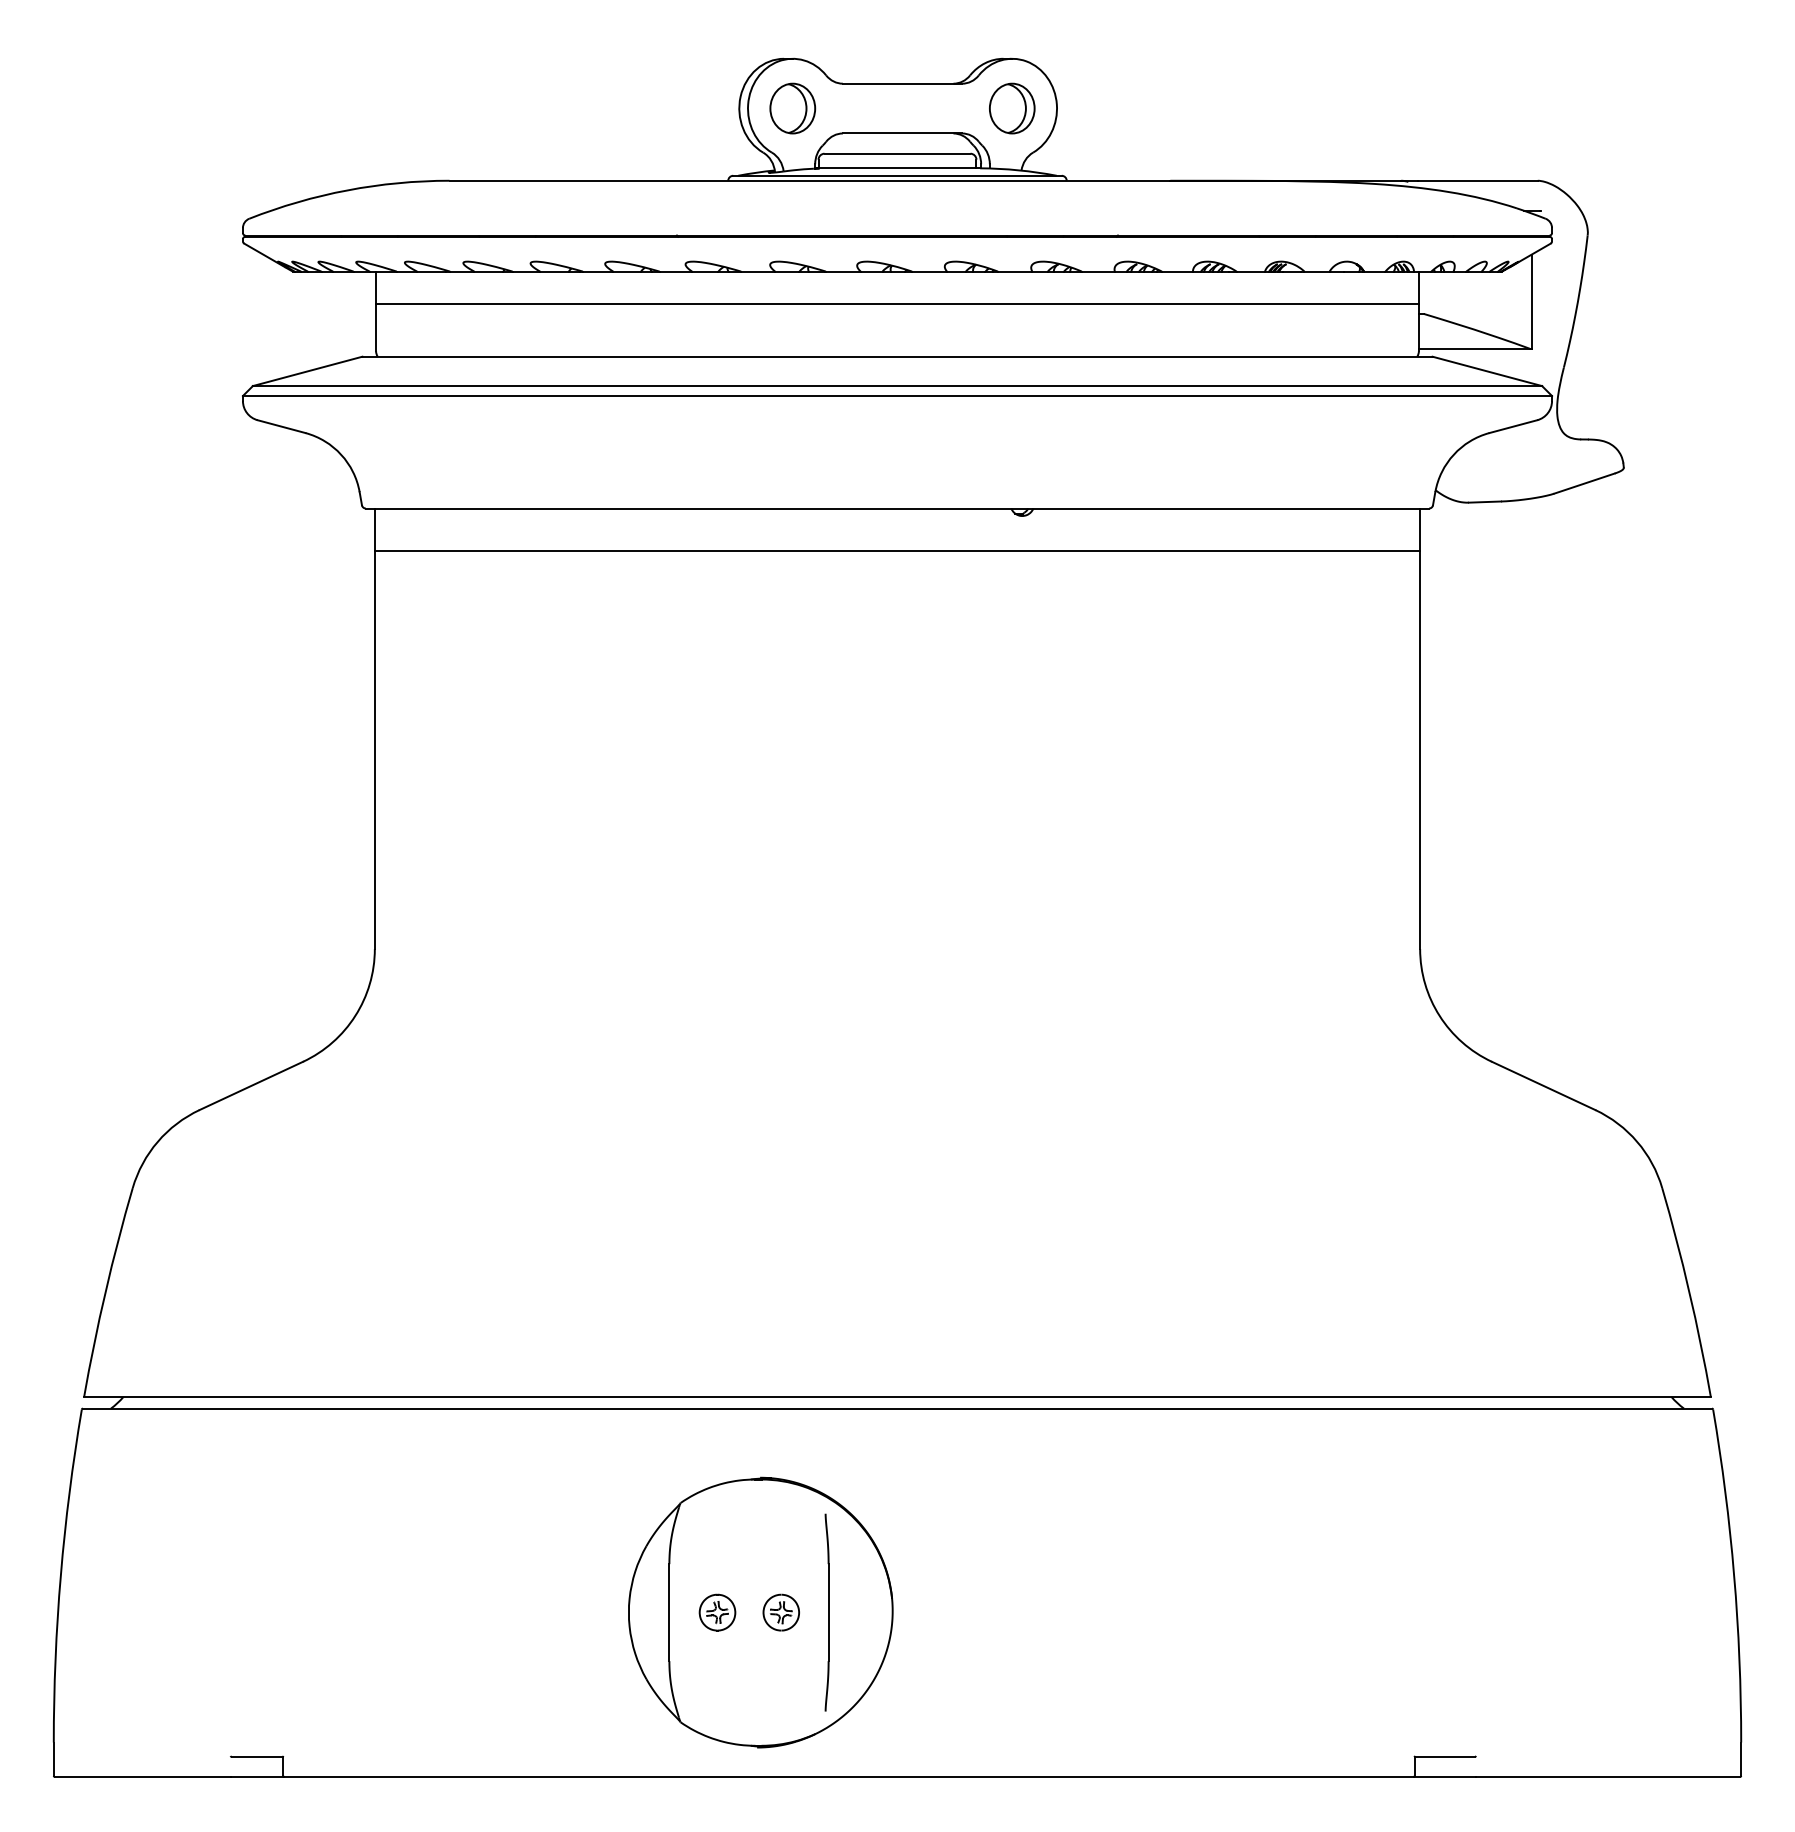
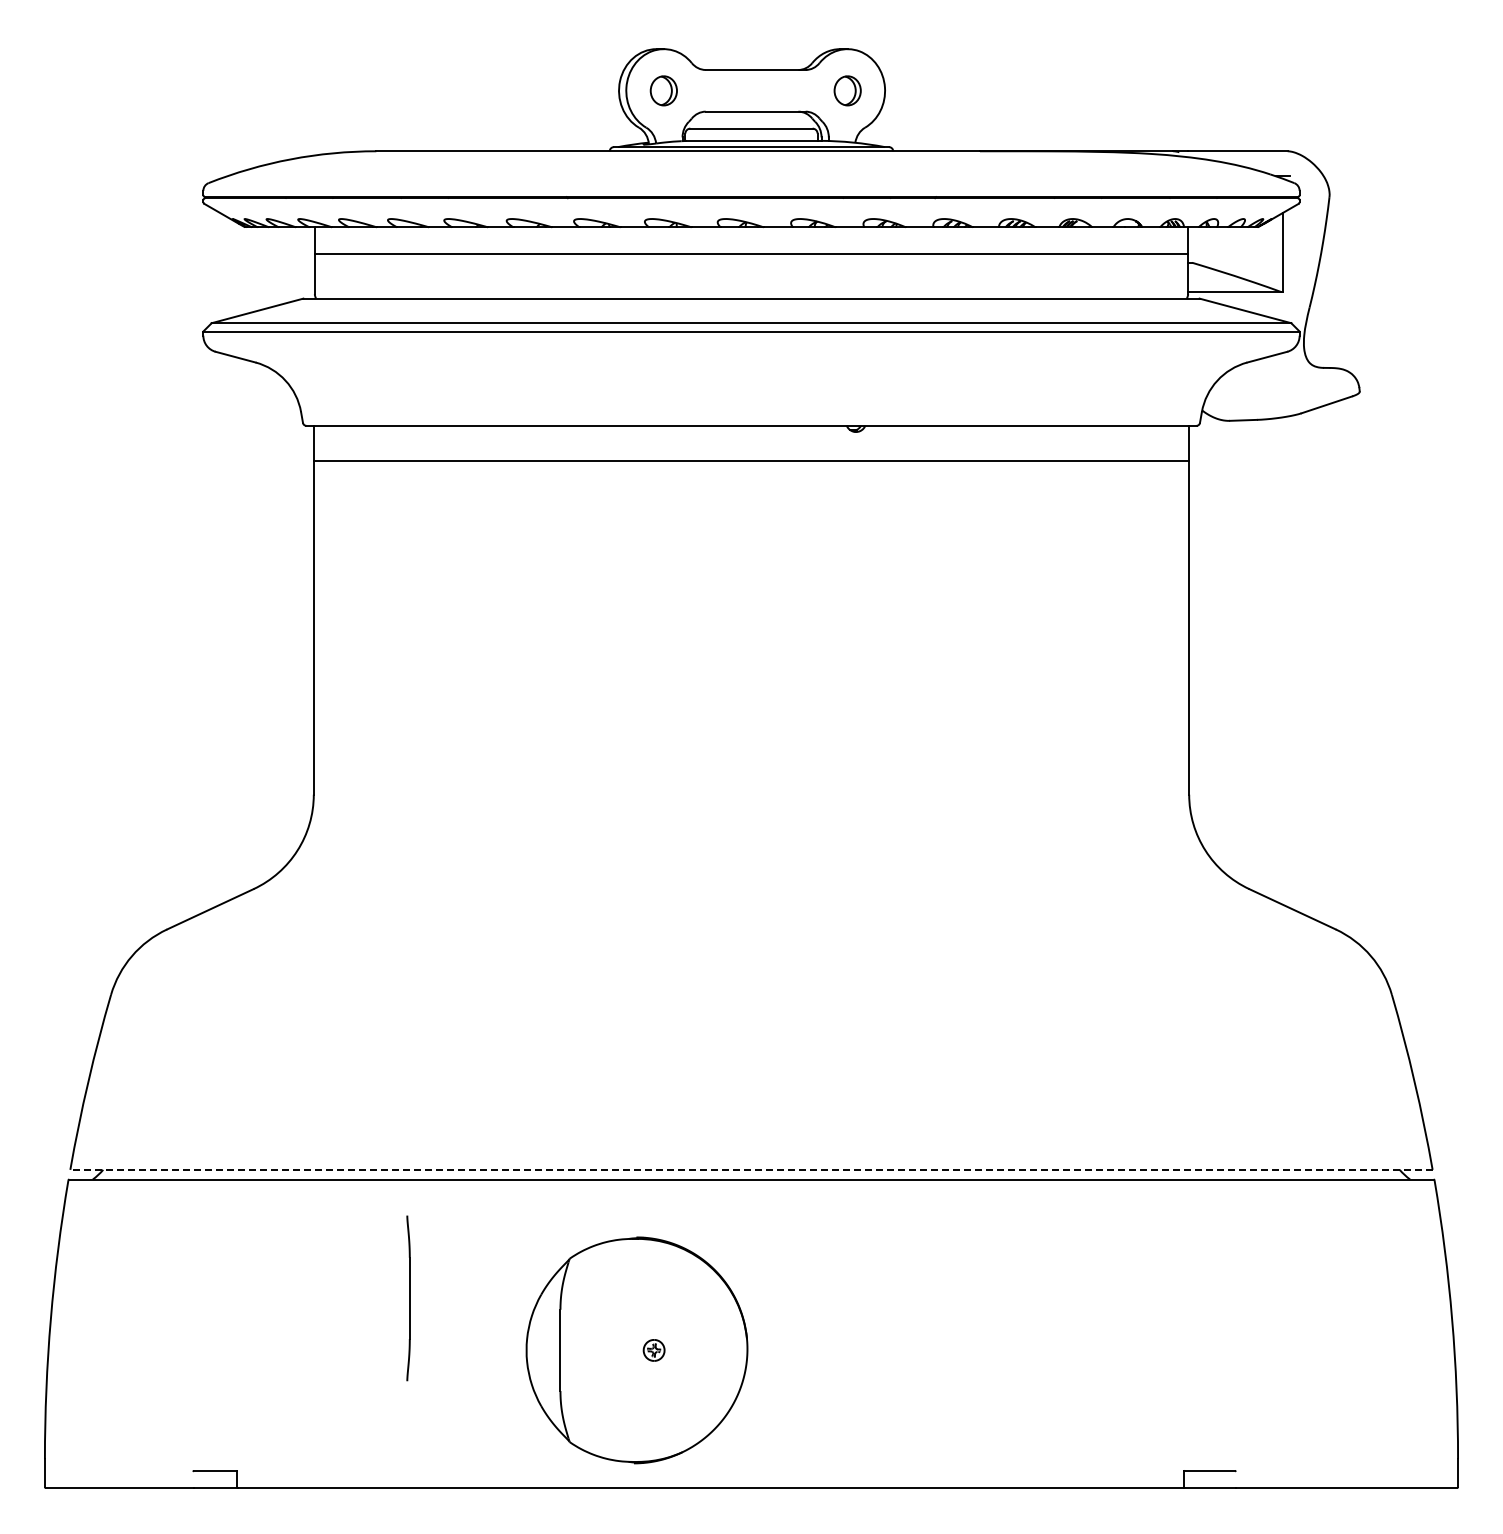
part: (792, 108) -> (663, 90), size x0.7
part: (1012, 108) -> (847, 90), size x0.7
line: (897, 1396) -> (751, 1169), solid -> dashed
part: (717, 1612) -> (600, 1350), removed
part: (780, 1612) -> (653, 1350), size x0.7
part: (827, 1612) -> (408, 1298), moved

